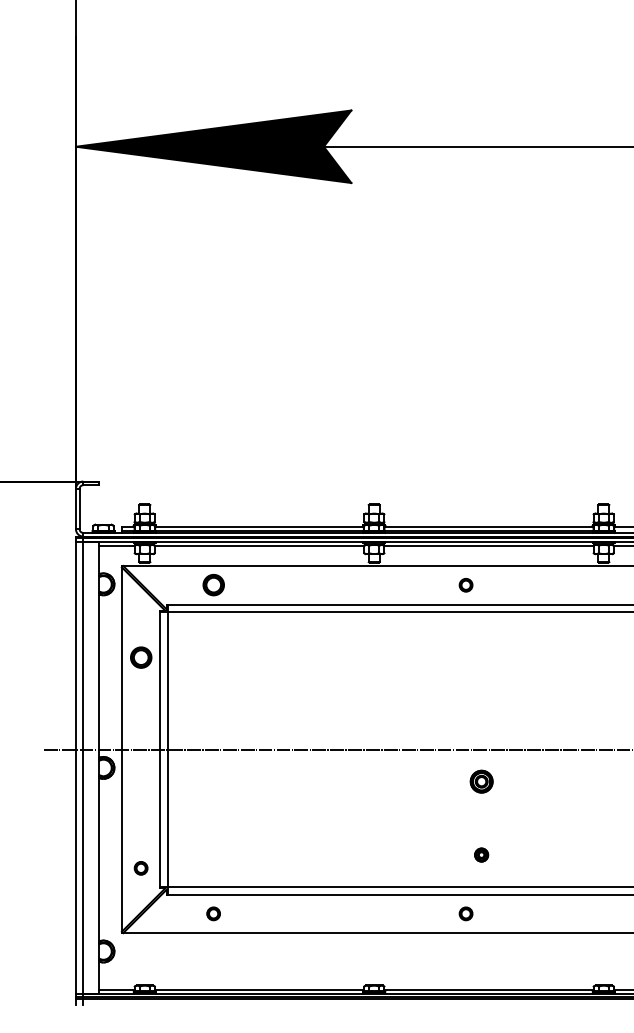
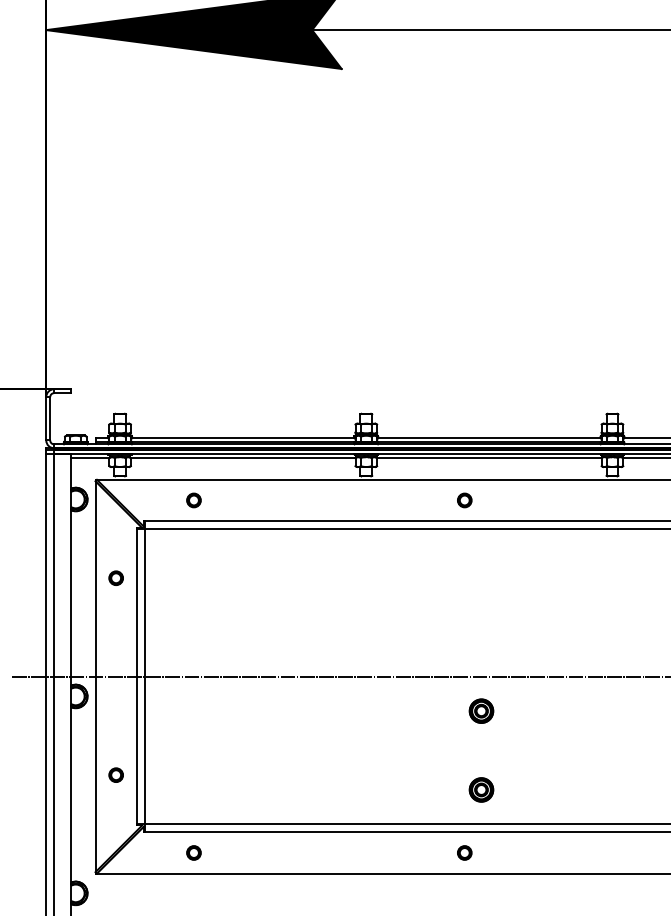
part: (213, 585) -> (193, 500), size x0.62
part: (140, 657) -> (115, 577), size x0.62
part: (481, 854) -> (481, 789), size x1.67
part: (140, 868) -> (115, 775), moved

